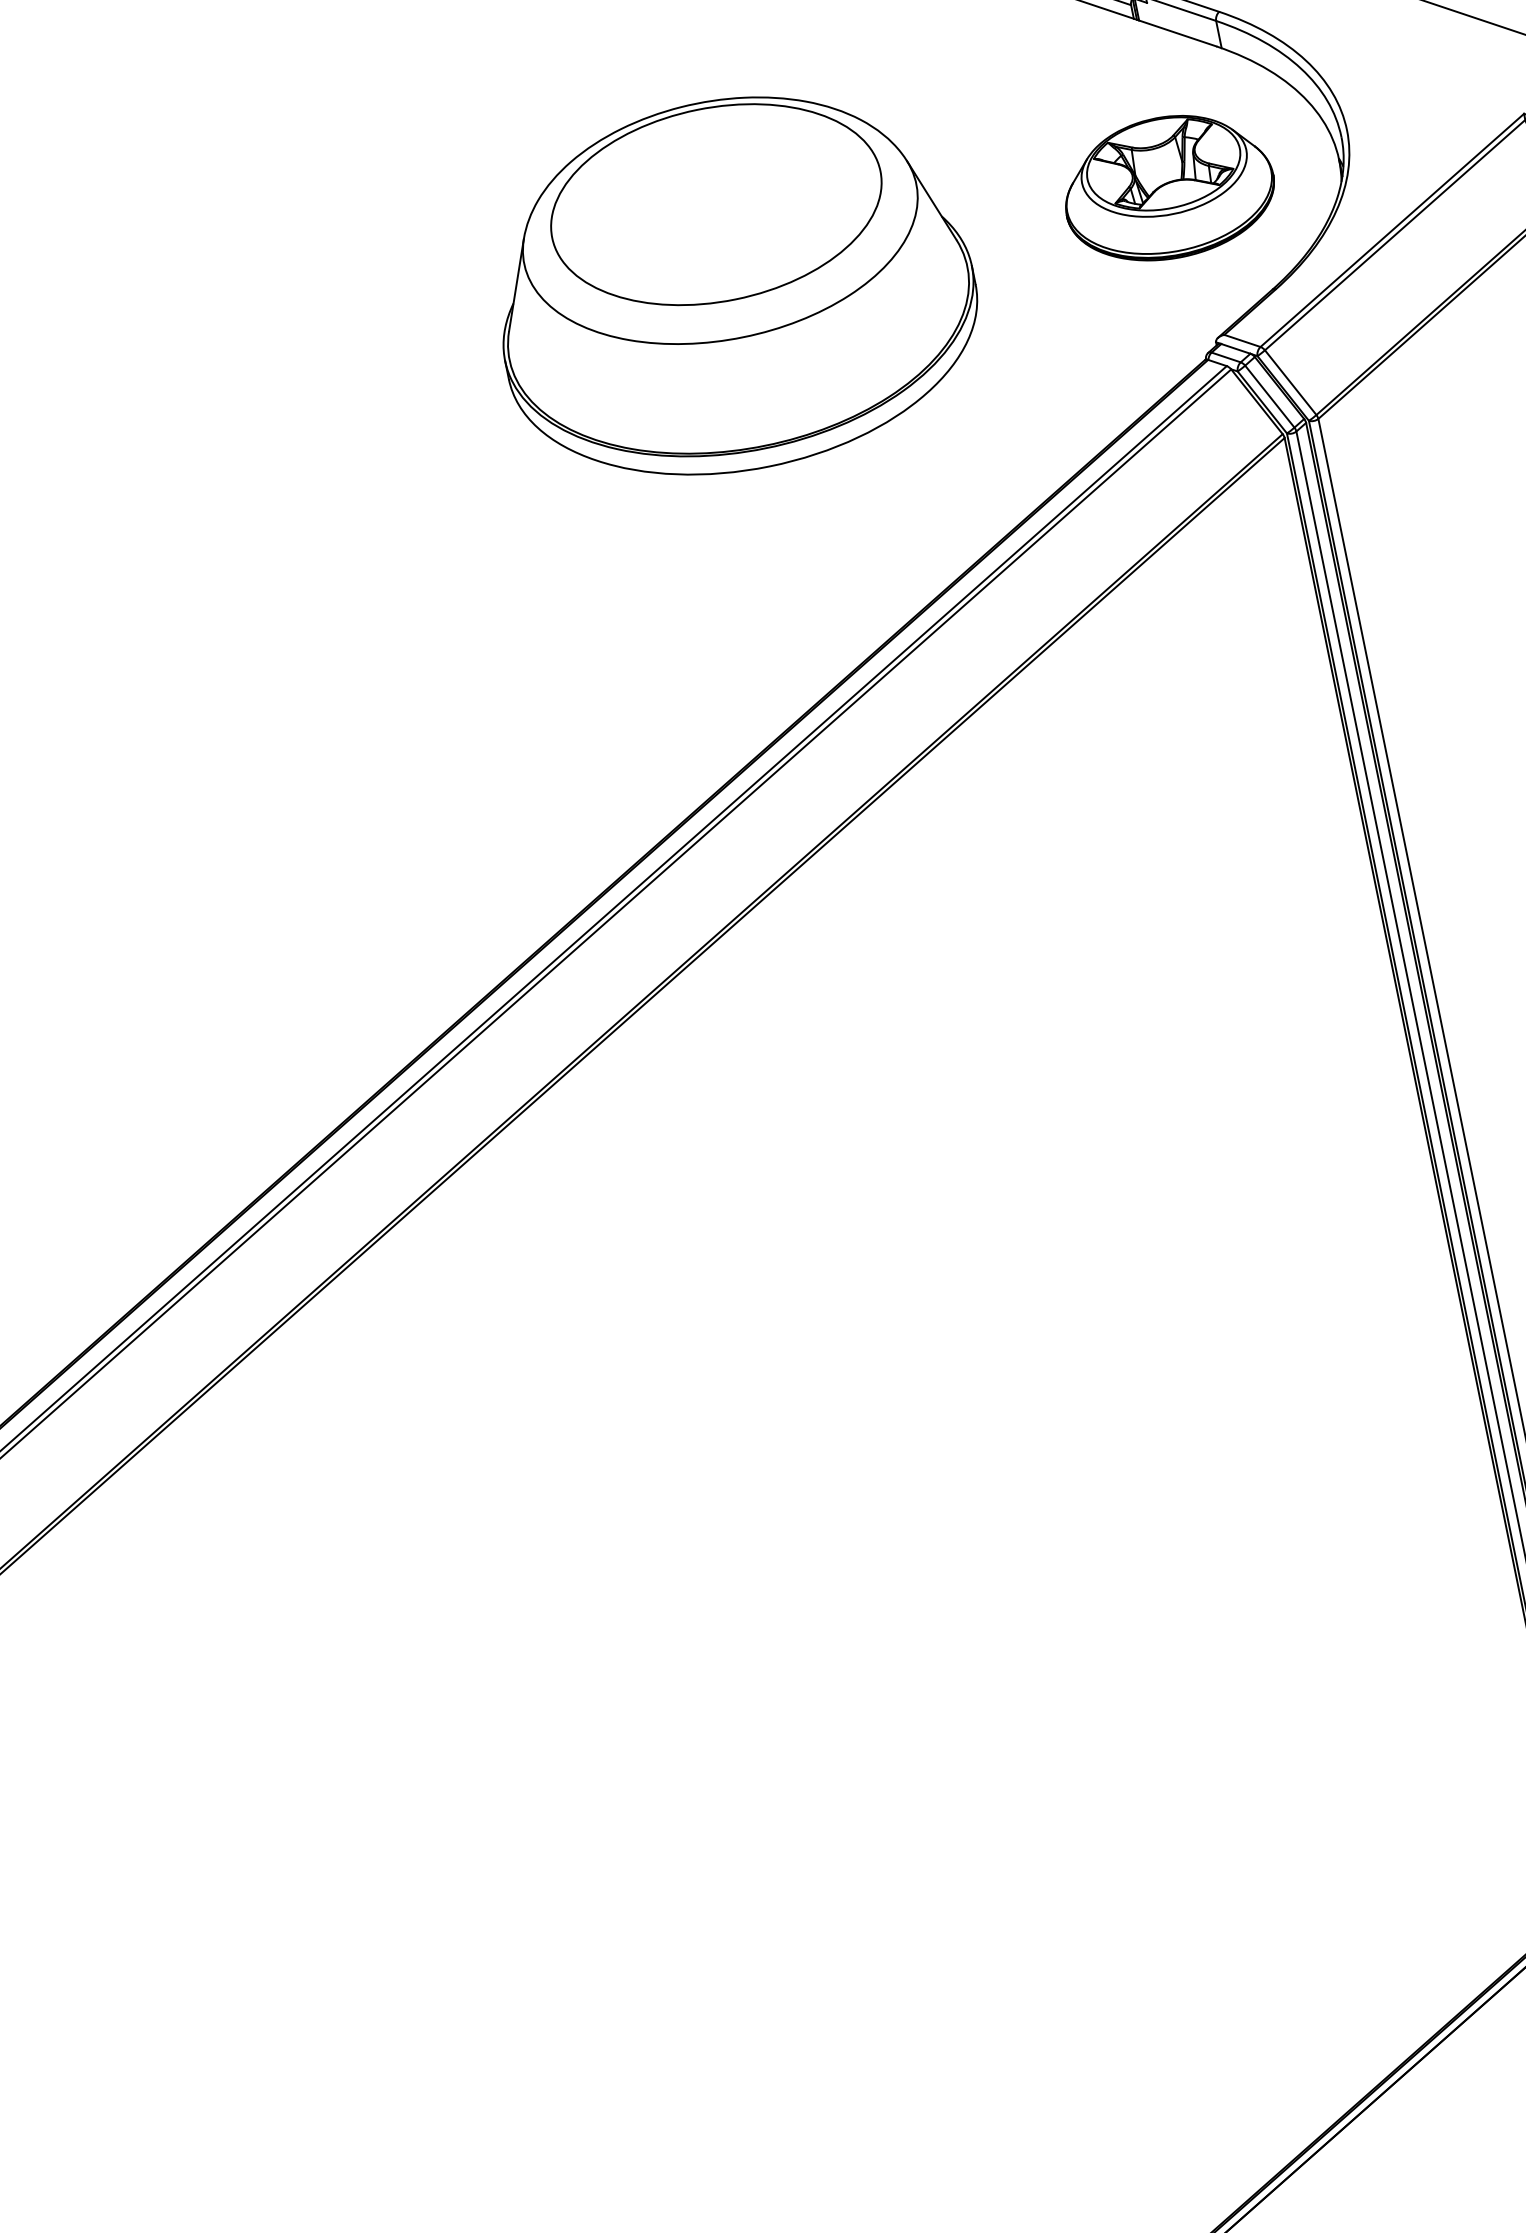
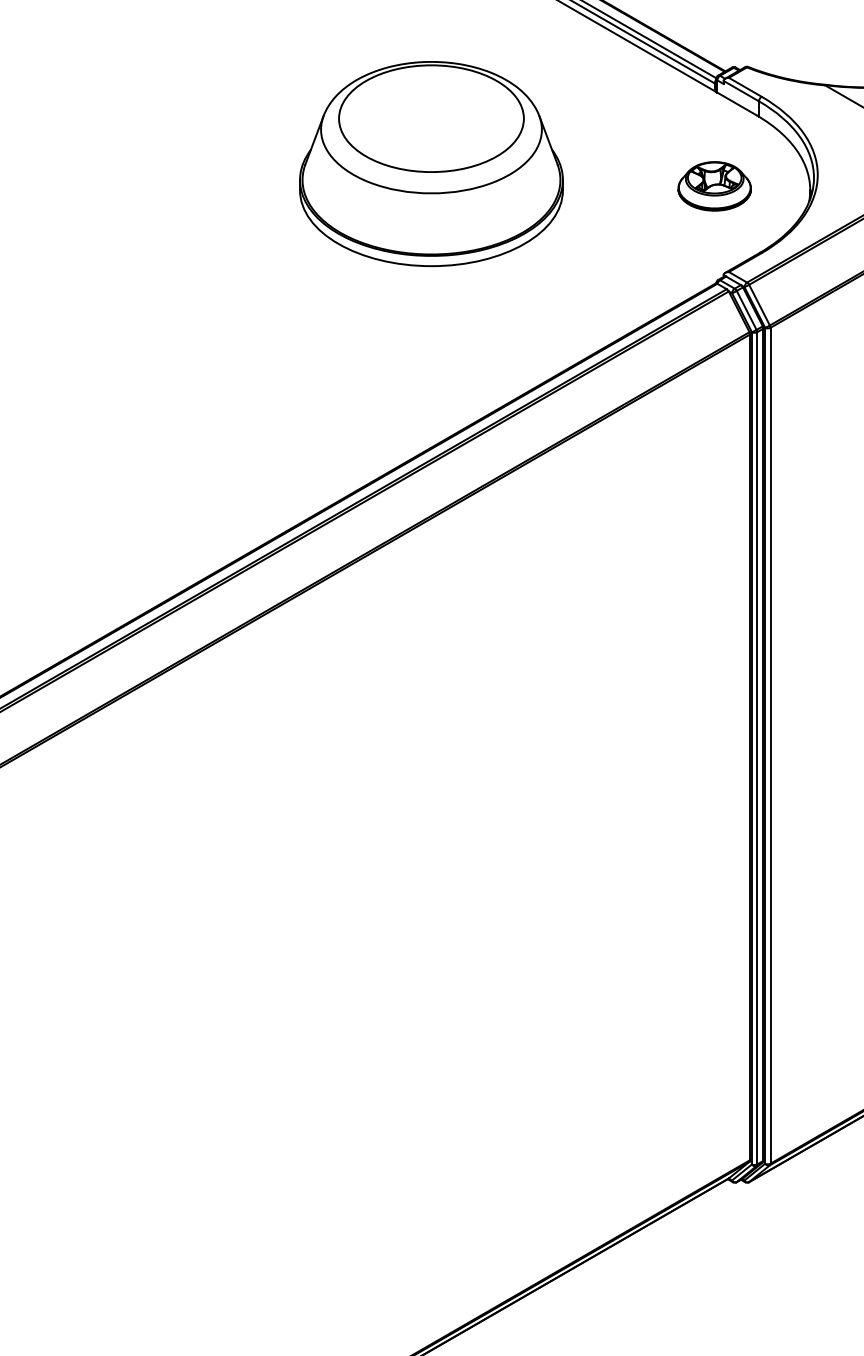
part: (1167, 188) -> (714, 186), size x0.62
part: (732, 285) -> (431, 164), moved

